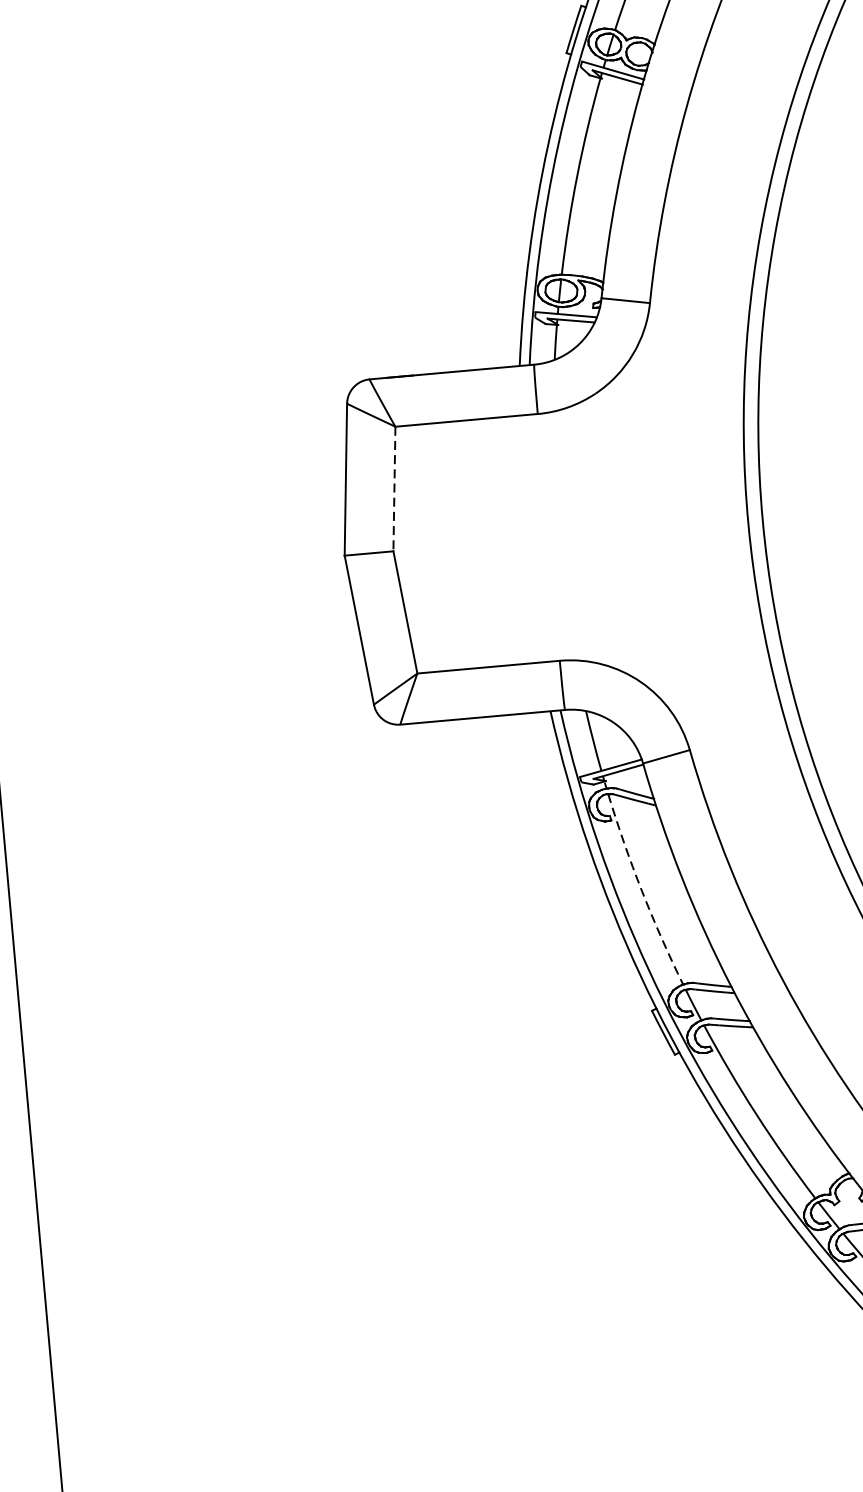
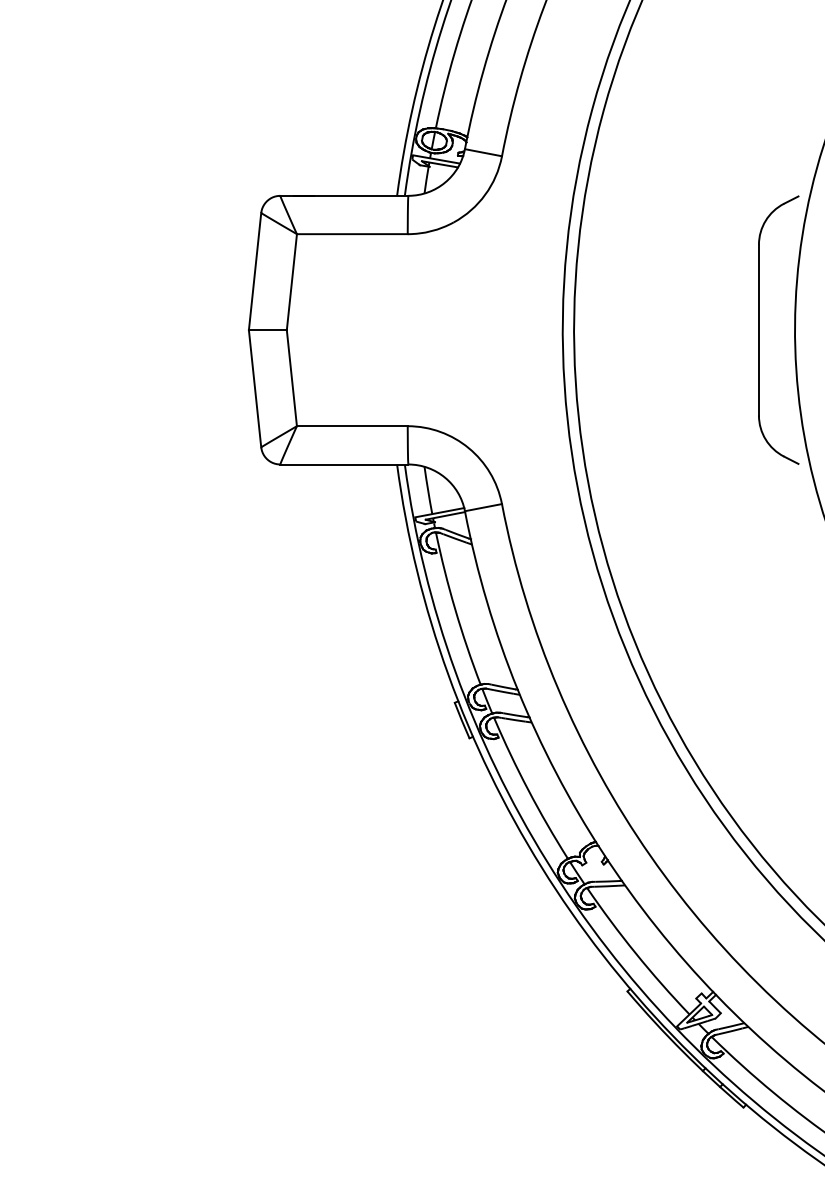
line: (393, 489) -> (291, 282), dashed -> solid
arc: (642, 890) -> (455, 609), dashed -> solid

